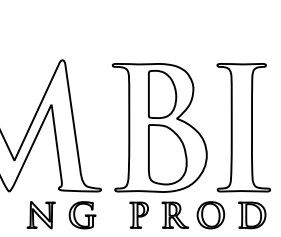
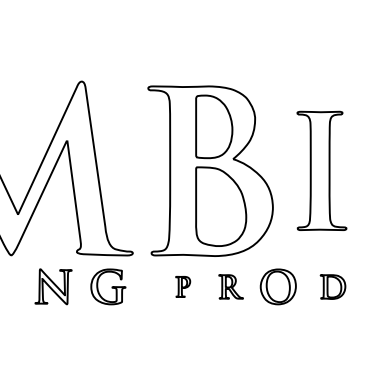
part: (243, 127) -> (321, 170), size x0.7
part: (138, 214) -> (182, 286), size x0.6
part: (174, 214) -> (230, 286), size x0.7
part: (251, 214) -> (332, 286), size x0.7

